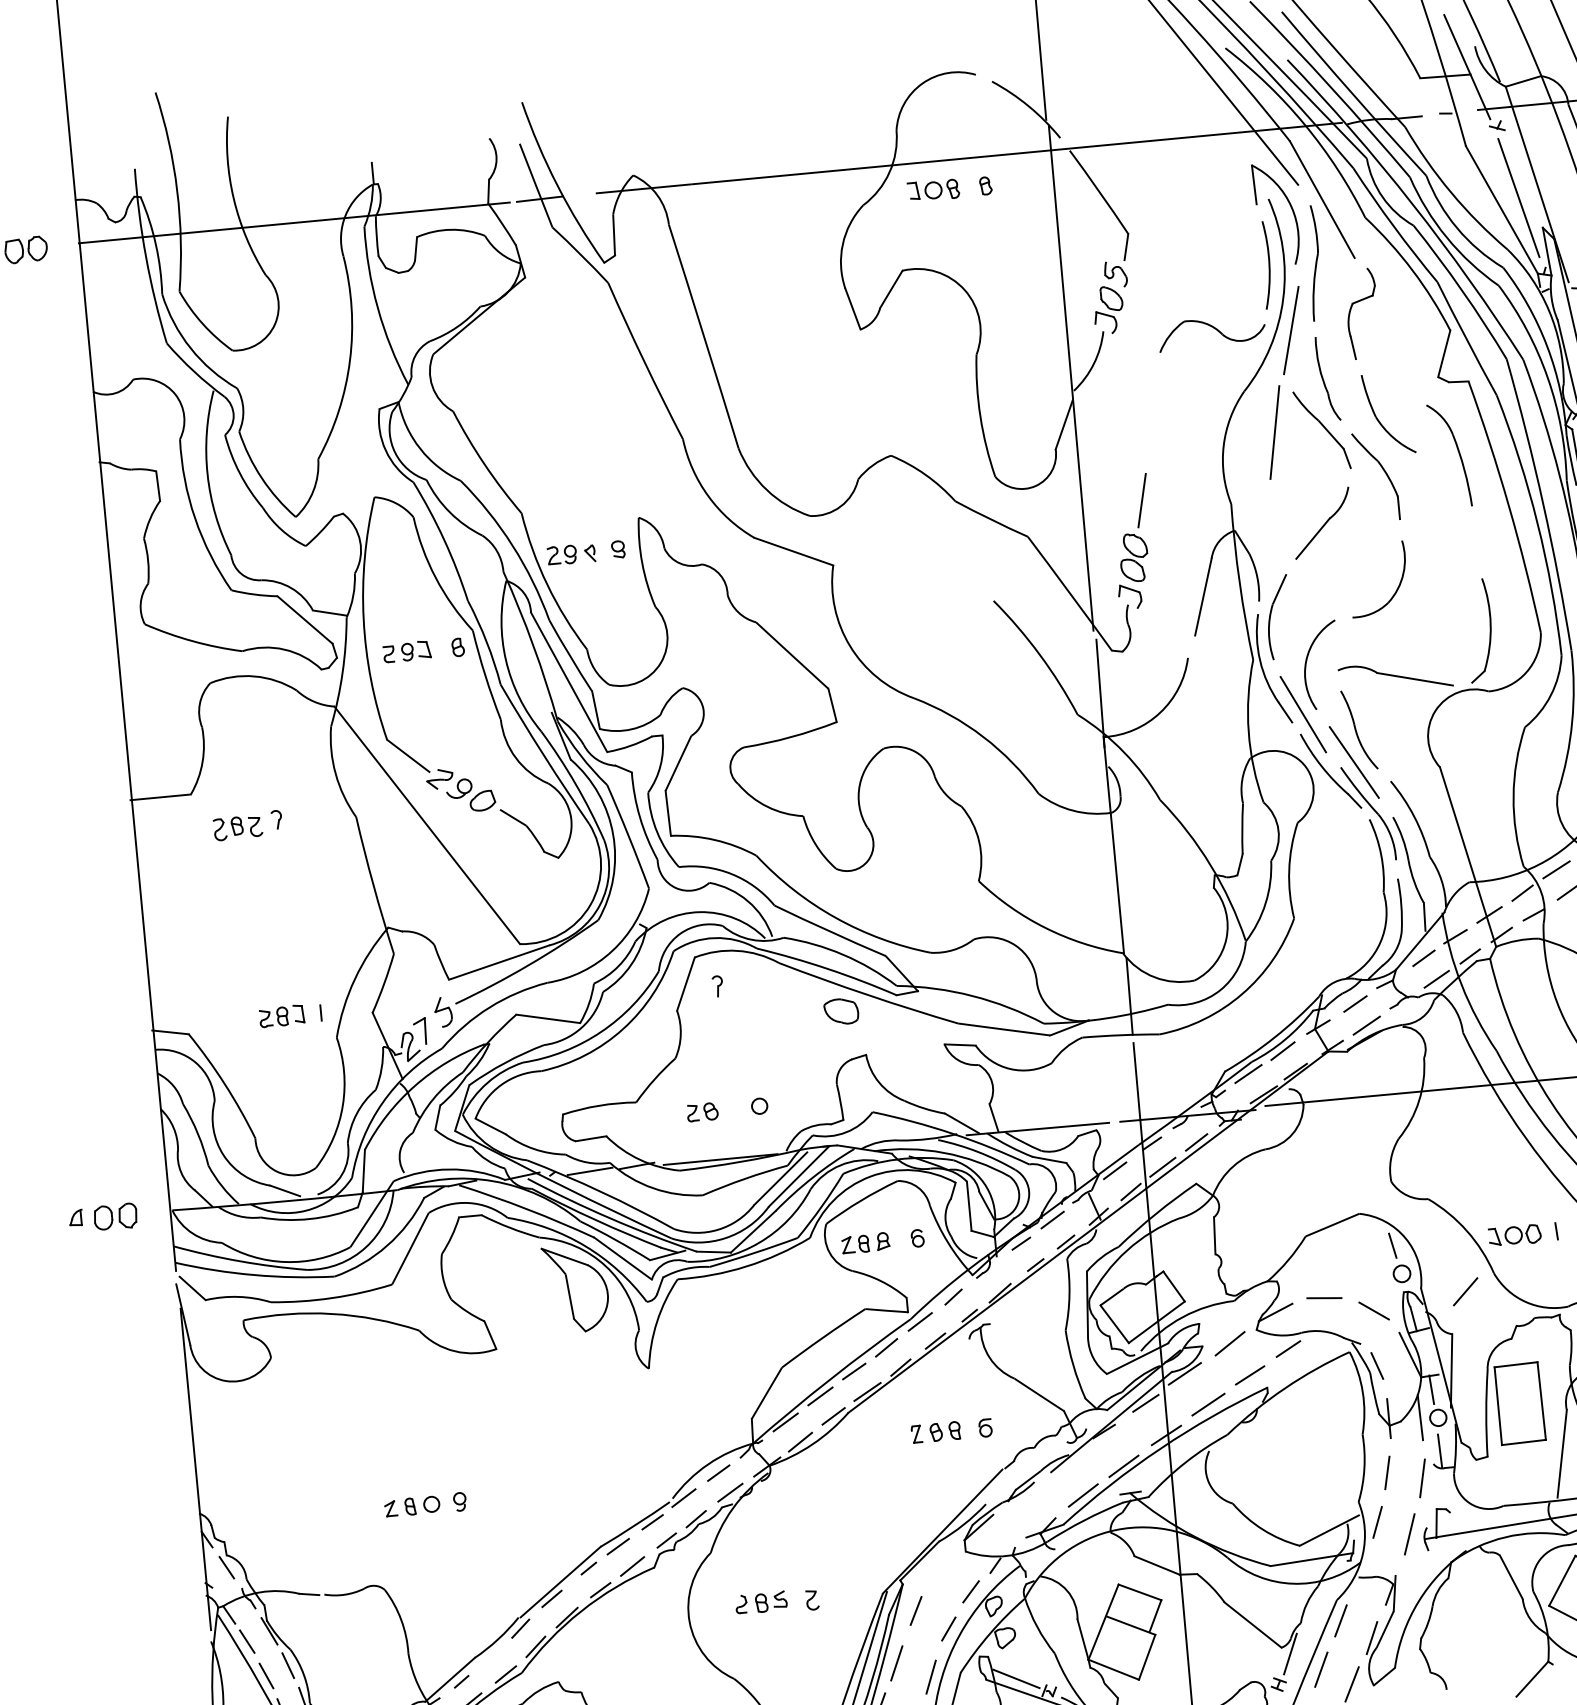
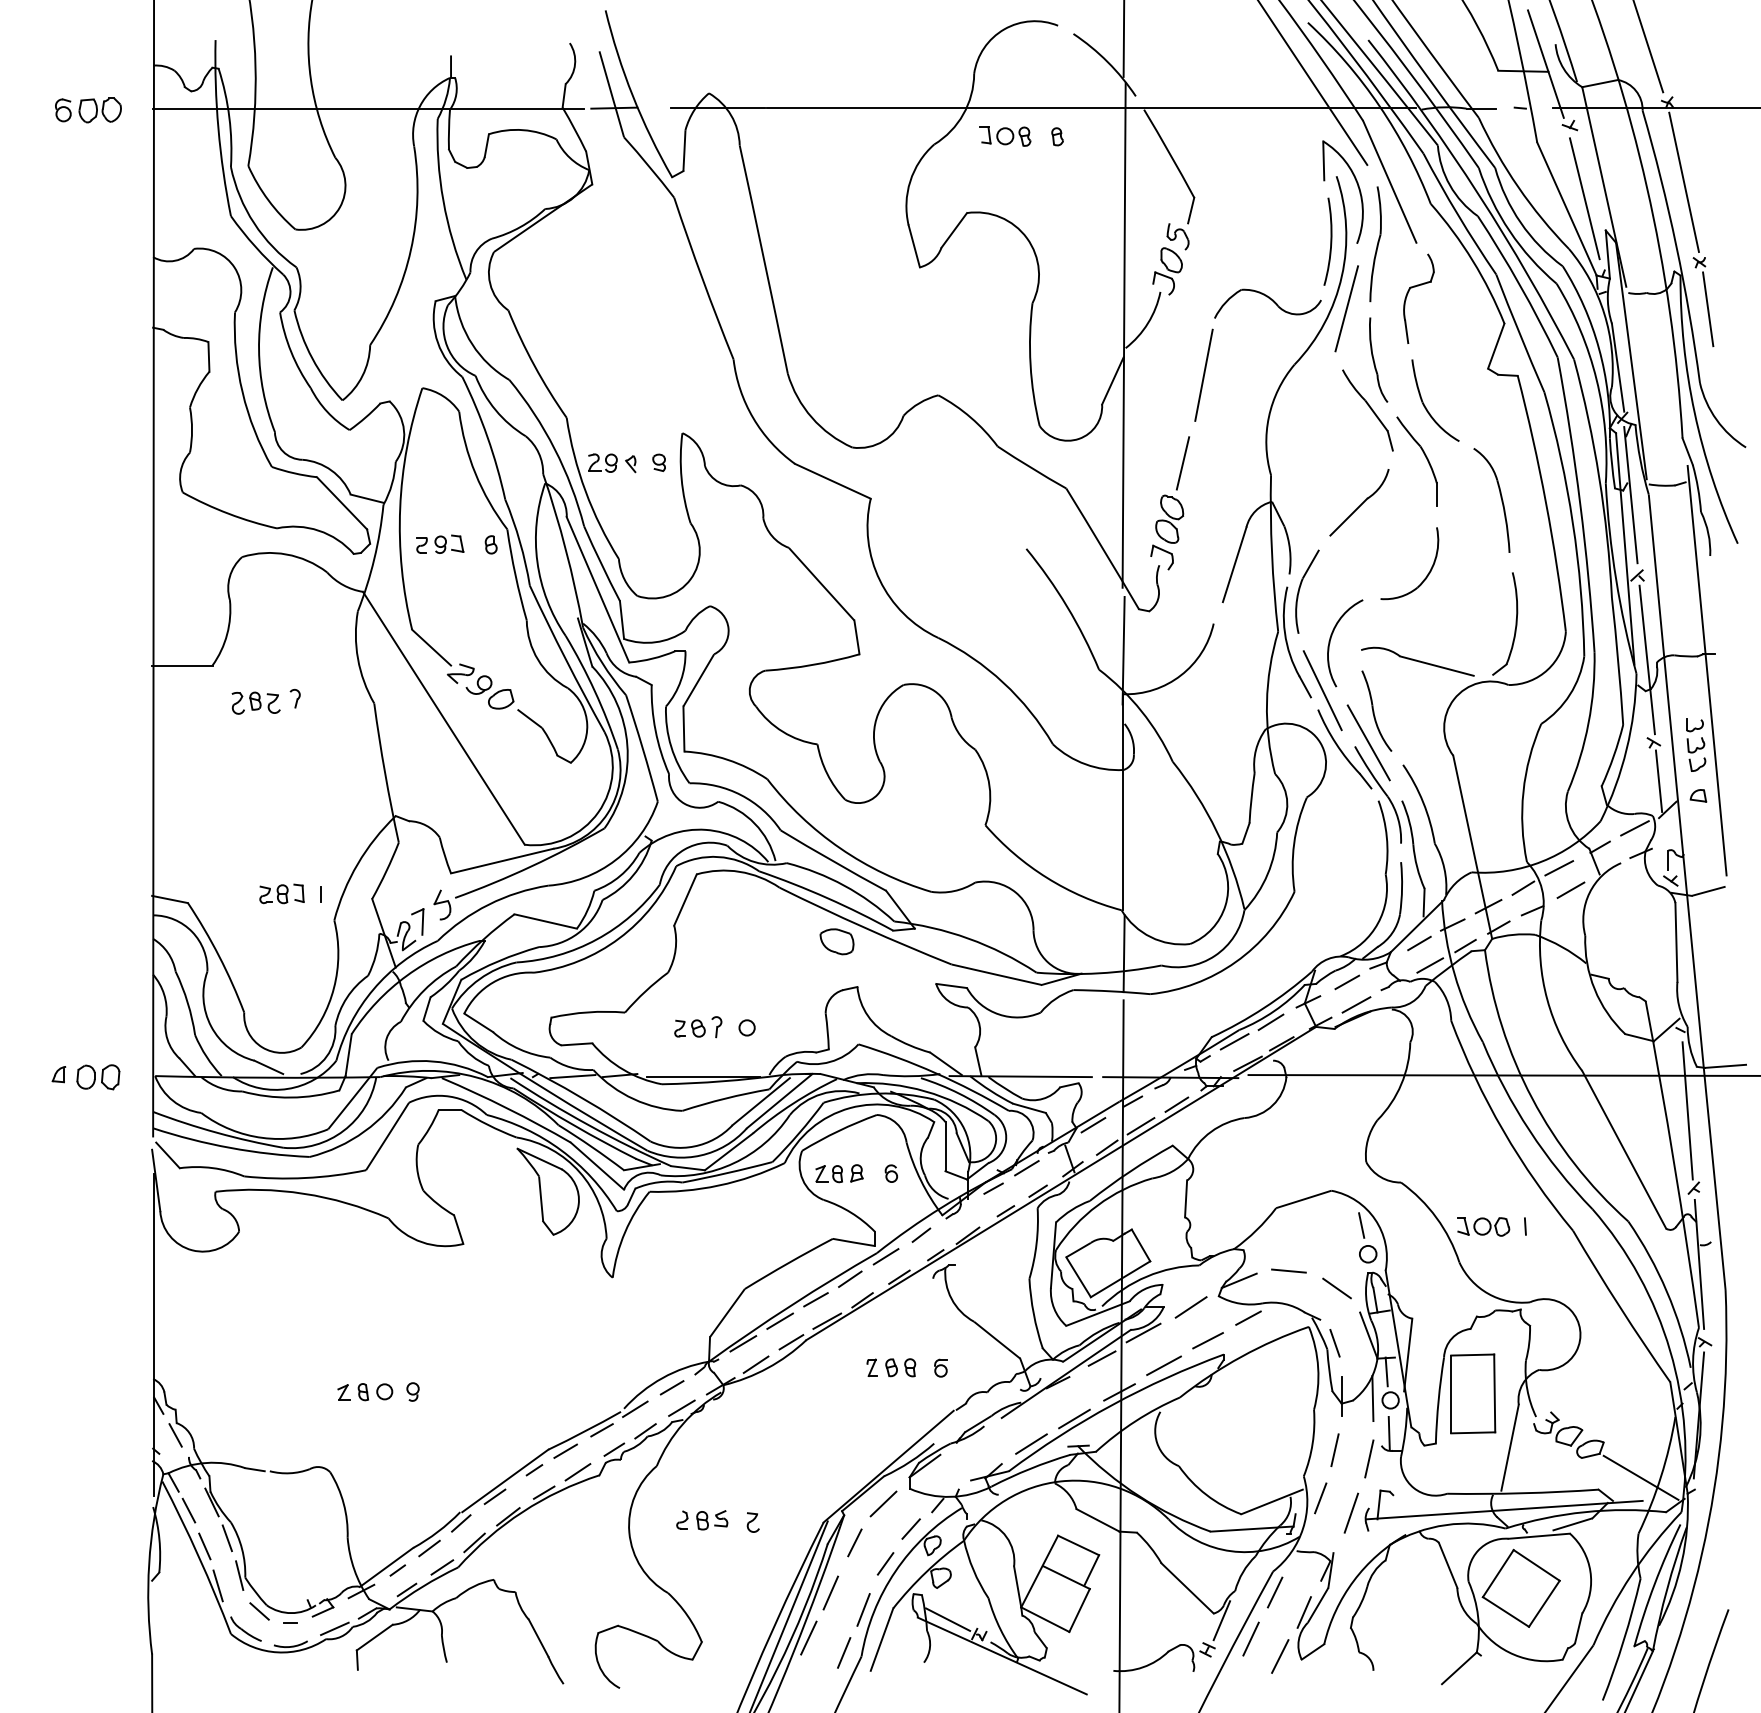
line: (1274, 431) -> (1203, 374), moved
part: (1457, 452) -> (1500, 498), moved
part: (717, 986) -> (716, 1027), moved
line: (1465, 1291) -> (883, 1503), moved
line: (491, 1656) -> (429, 1548), added

